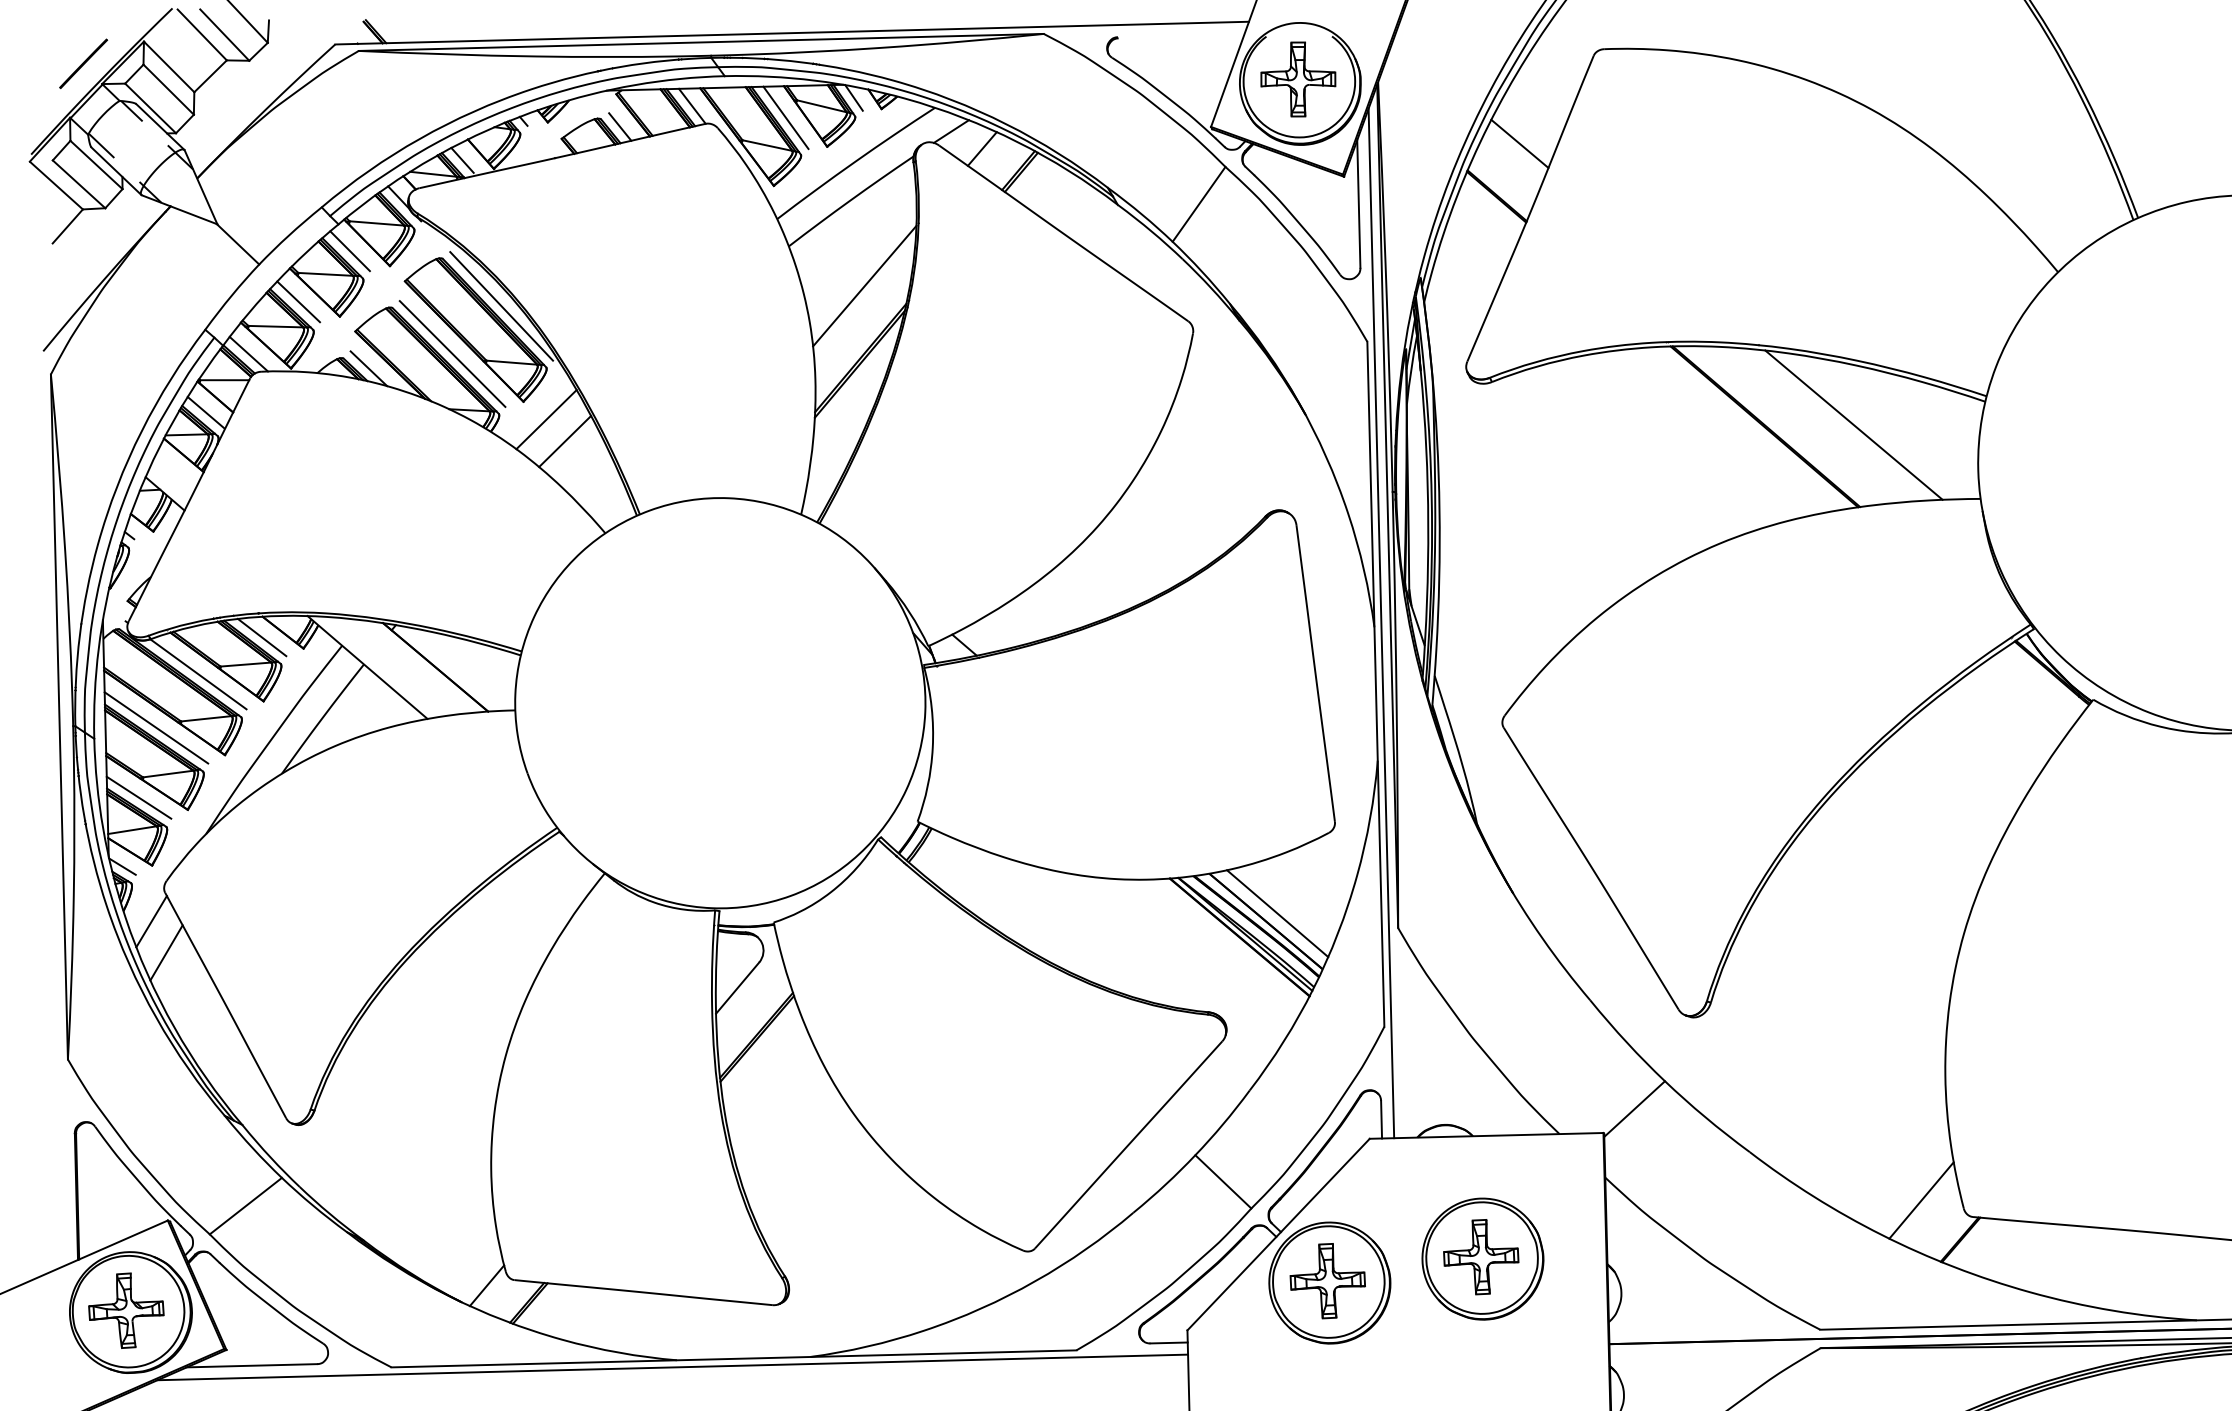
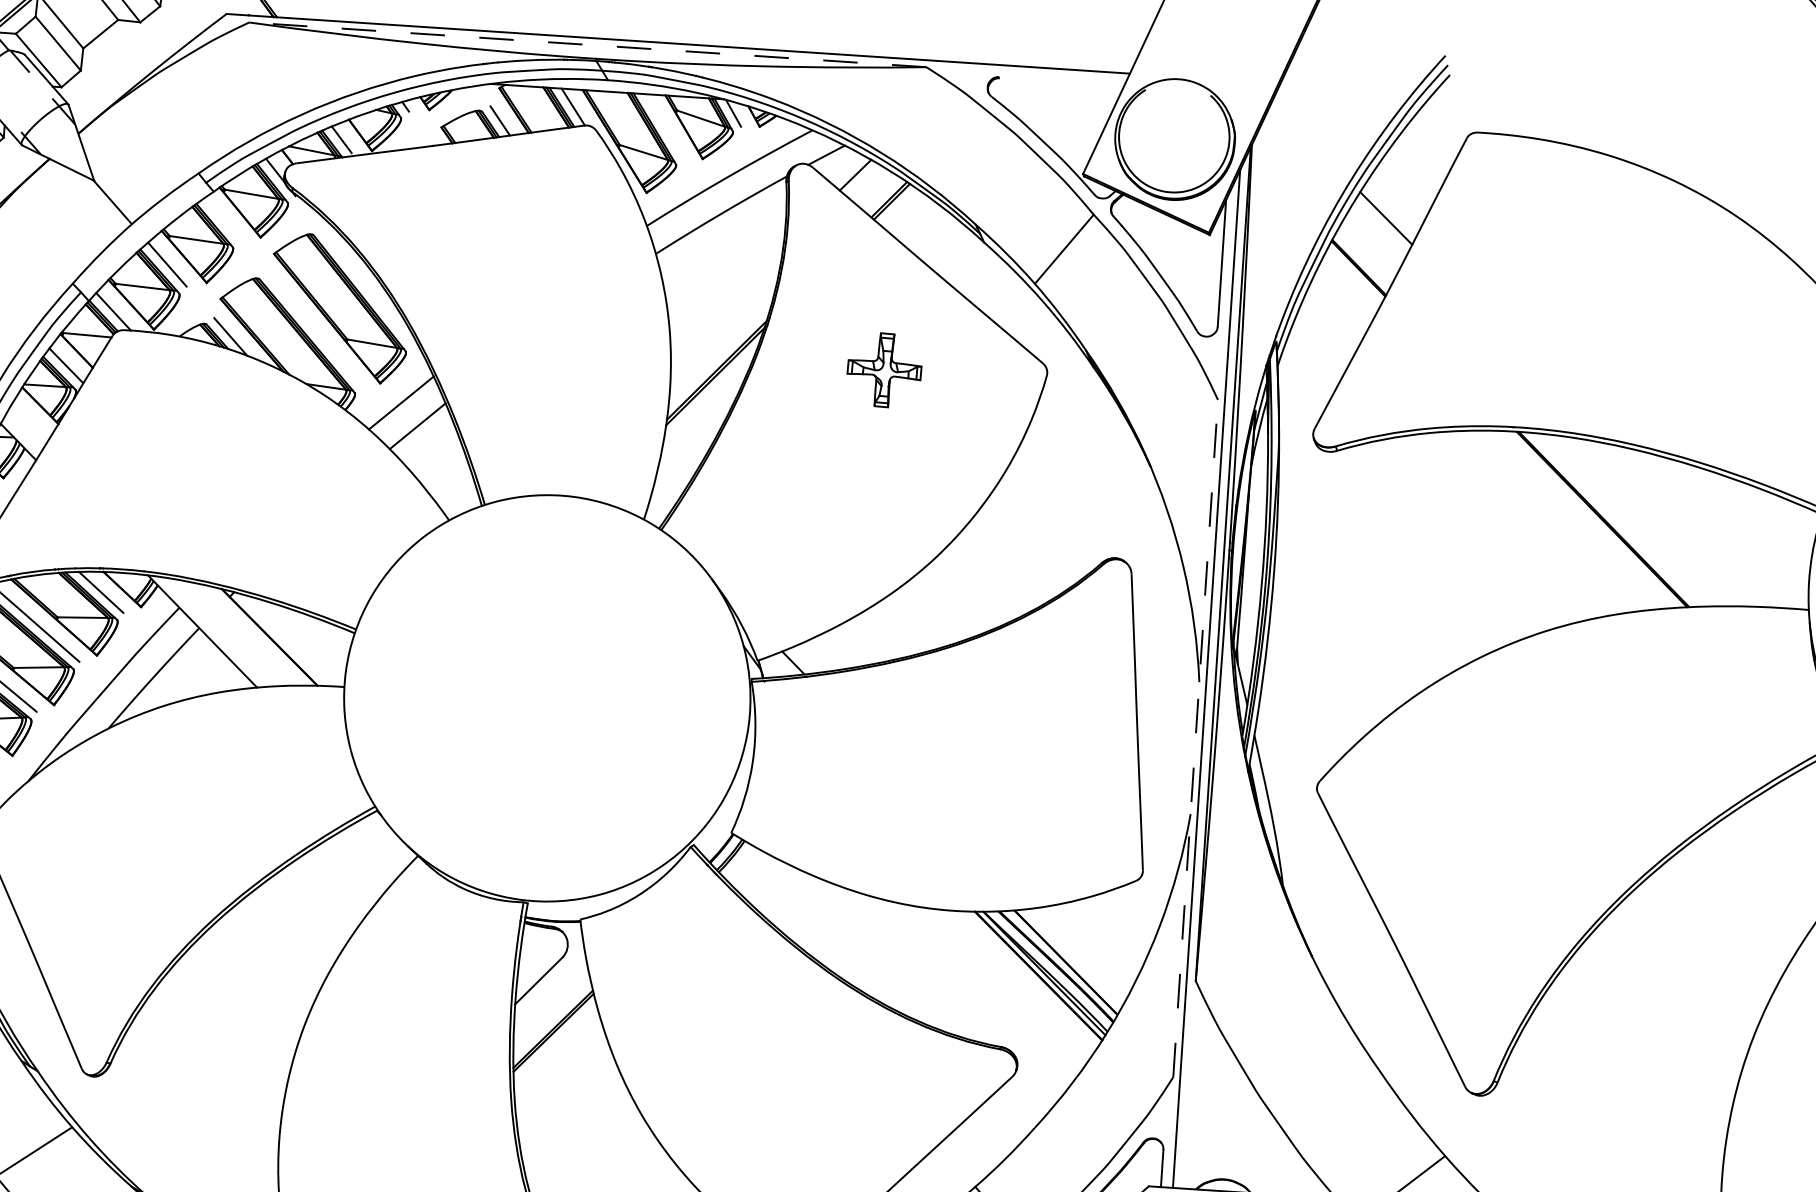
line: (701, 42) -> (588, 44), solid -> dashed
part: (1298, 79) -> (884, 370), moved
line: (785, 117) -> (664, 126), removed
line: (349, 251) -> (222, 219), removed
line: (864, 285) -> (727, 299), removed
line: (501, 306) -> (367, 287), removed
line: (452, 353) -> (314, 329), removed
line: (1853, 424) -> (1690, 525), removed
line: (1375, 684) -> (1195, 738), solid -> dashed
line: (1277, 913) -> (1078, 955), removed

